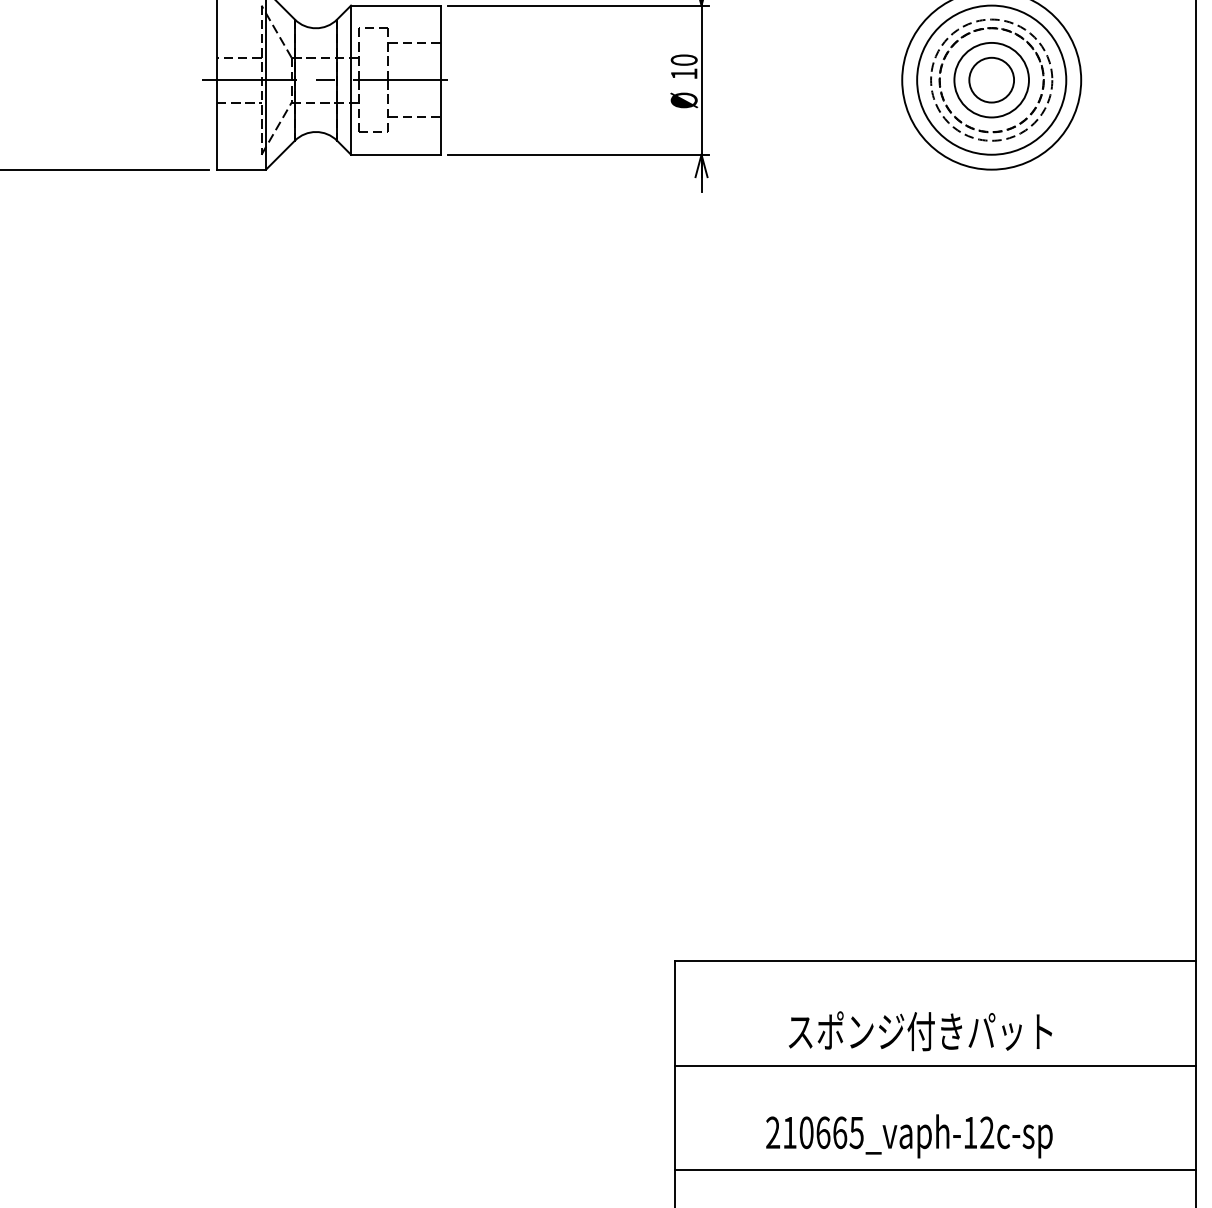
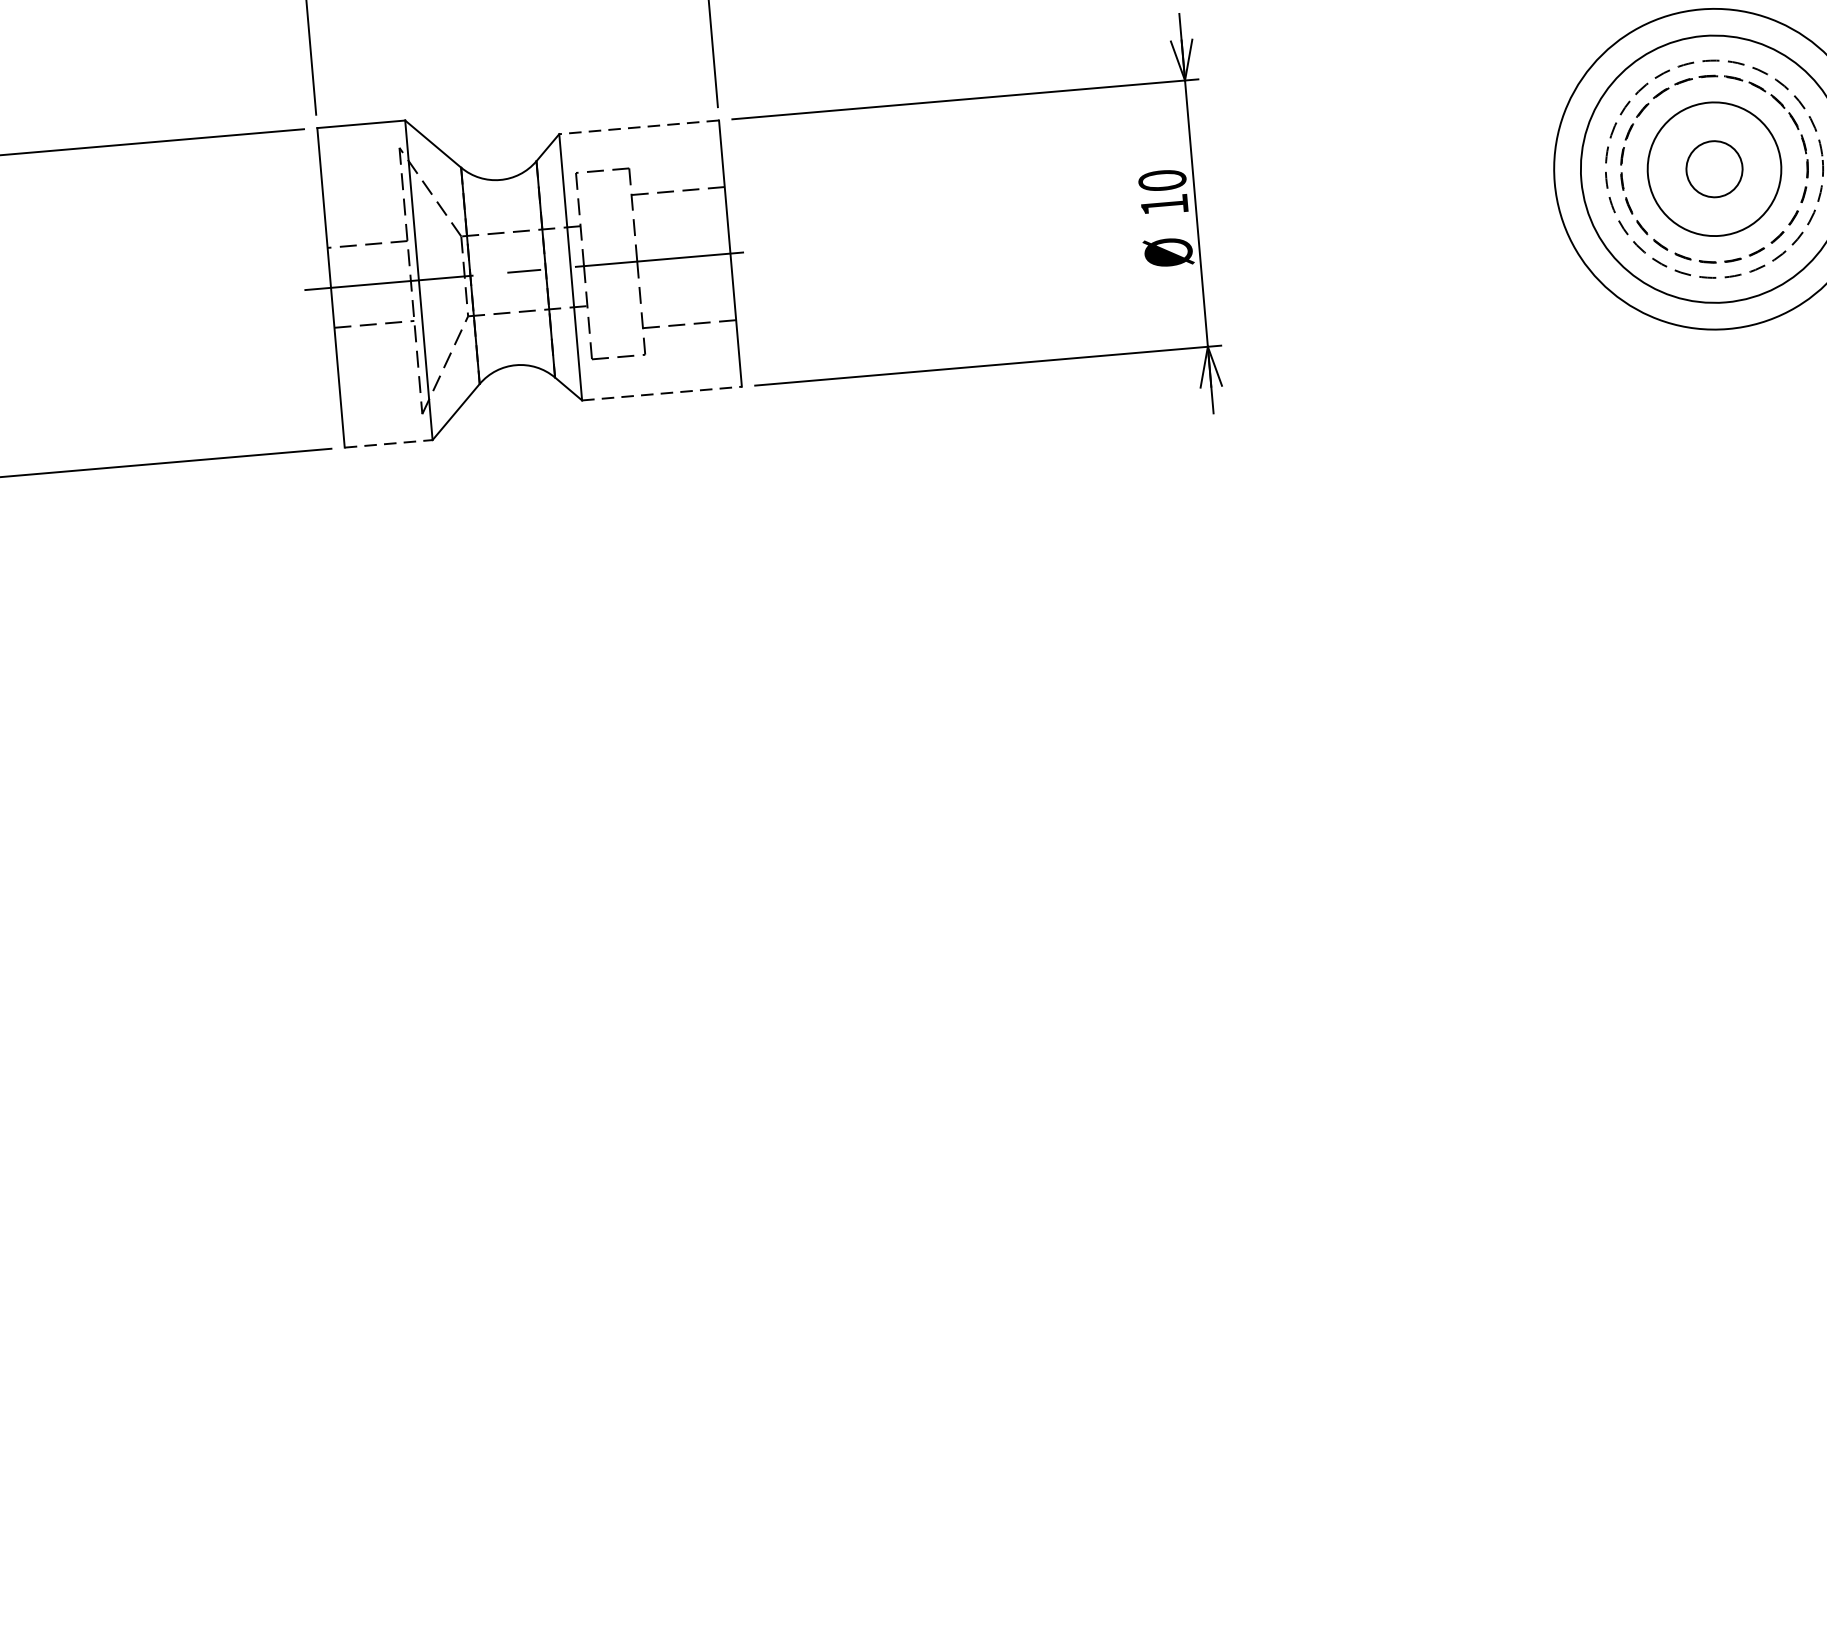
line: (395, 5) -> (638, 127), solid -> dashed
circle: (991, 79) -> (1714, 168), size x0.7
line: (395, 154) -> (661, 393), solid -> dashed
line: (241, 169) -> (388, 443), solid -> dashed

